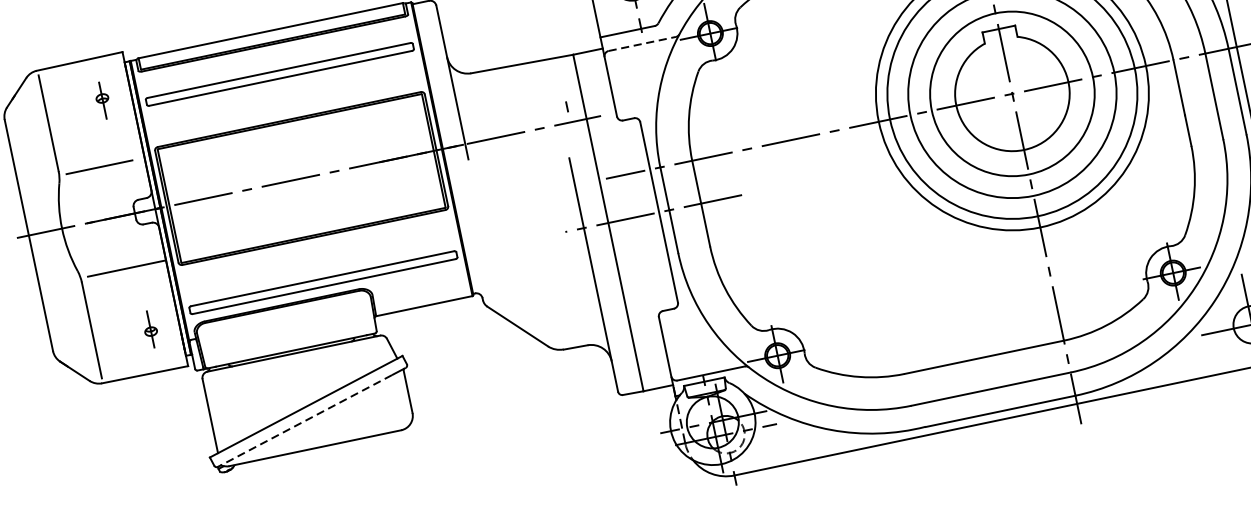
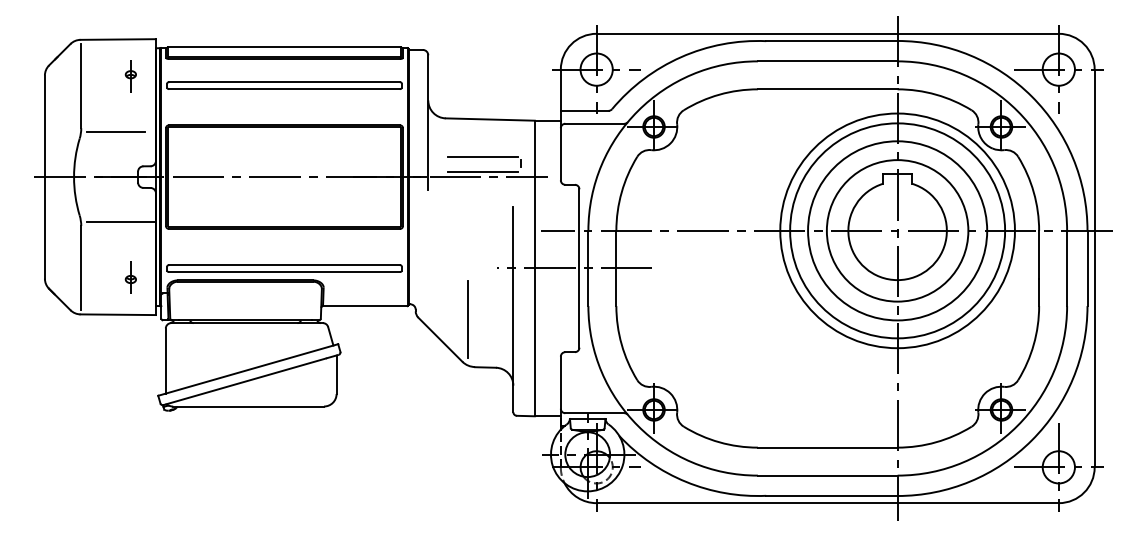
line: (641, 43) -> (594, 123), dashed -> solid
line: (522, 107) -> (482, 156), added
line: (525, 125) -> (482, 171), added
line: (543, 297) -> (467, 319), added
line: (304, 420) -> (244, 381), dashed -> solid

